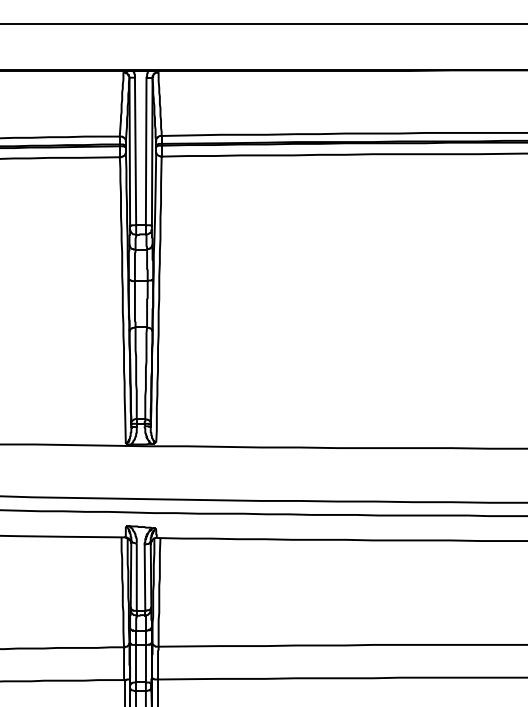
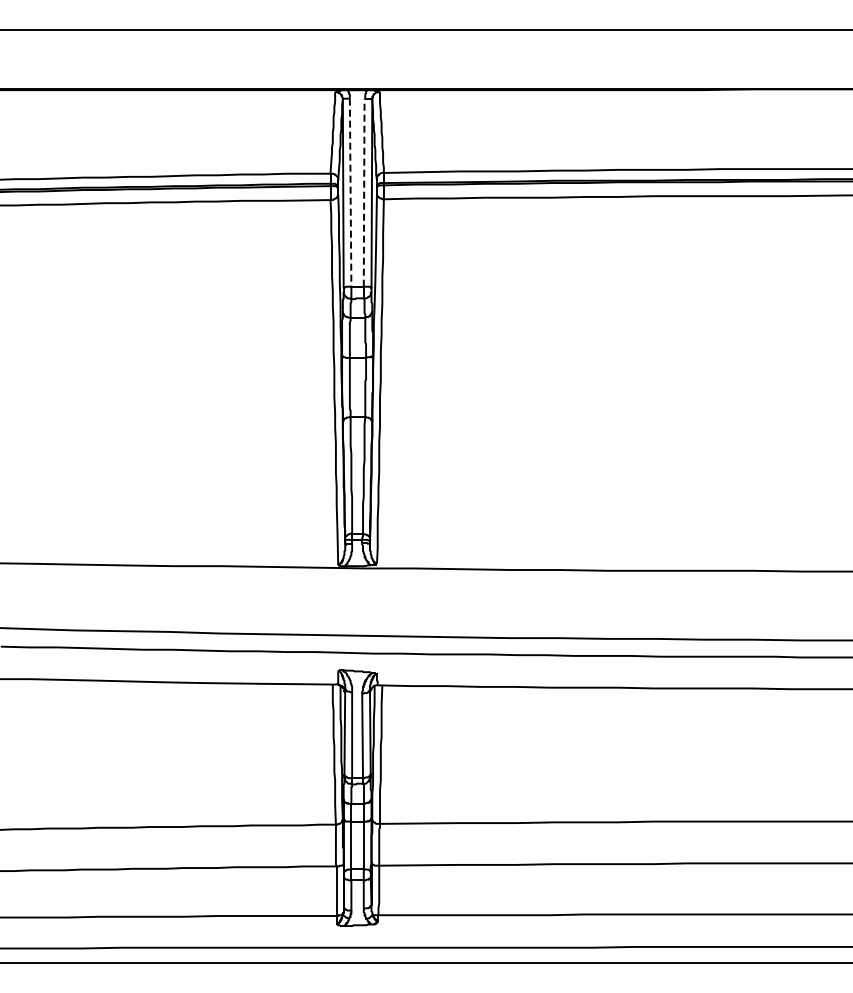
line: (146, 151) -> (364, 192), solid -> dashed
line: (135, 152) -> (350, 193), solid -> dashed

